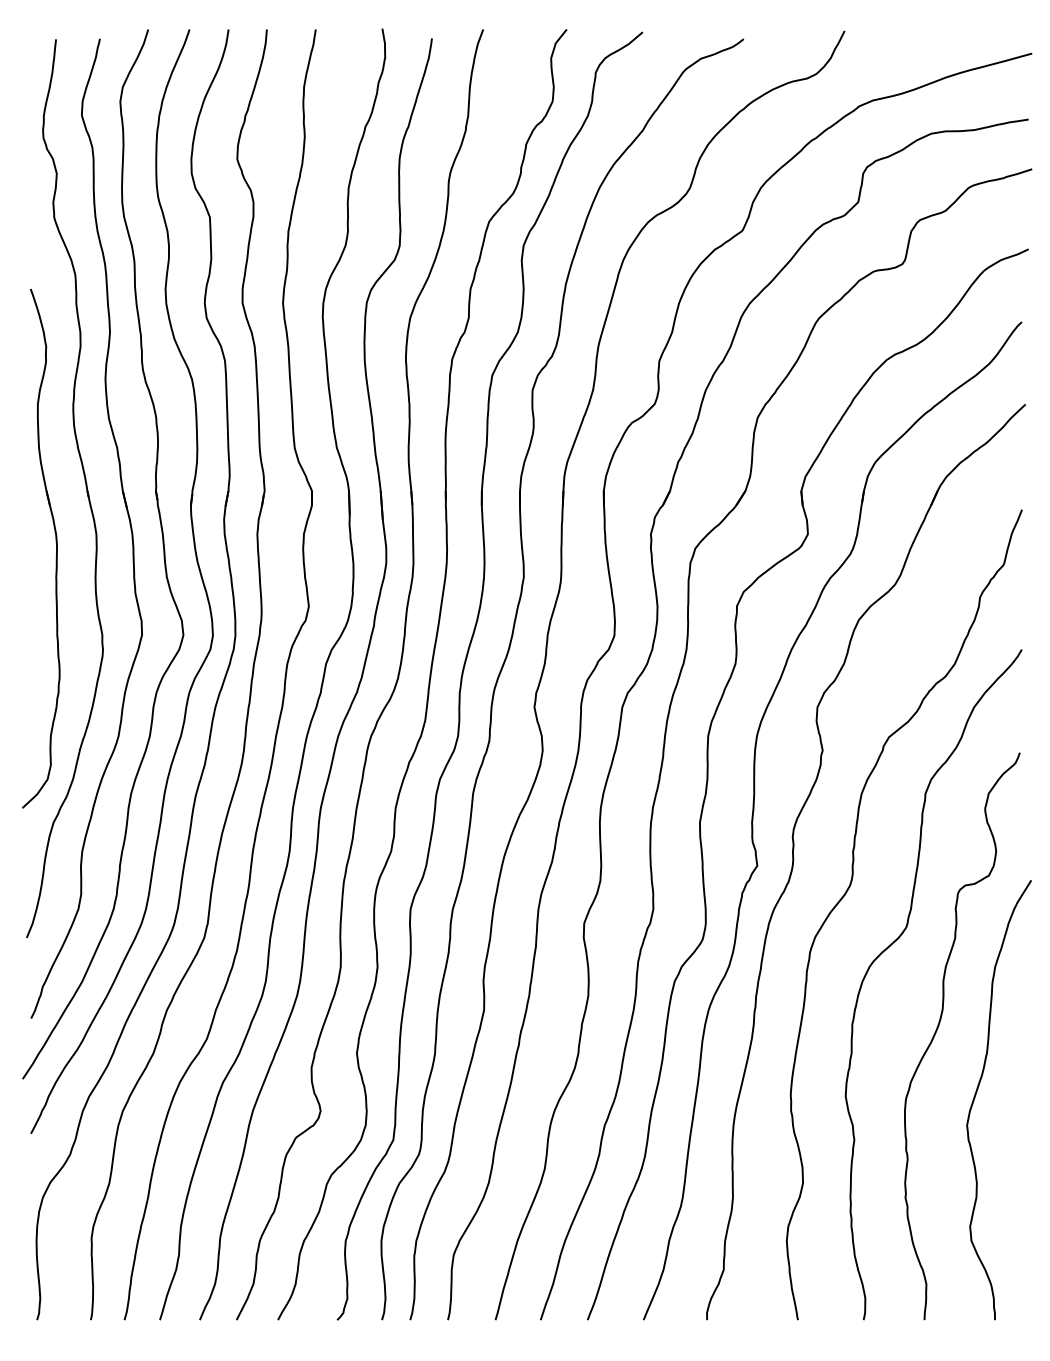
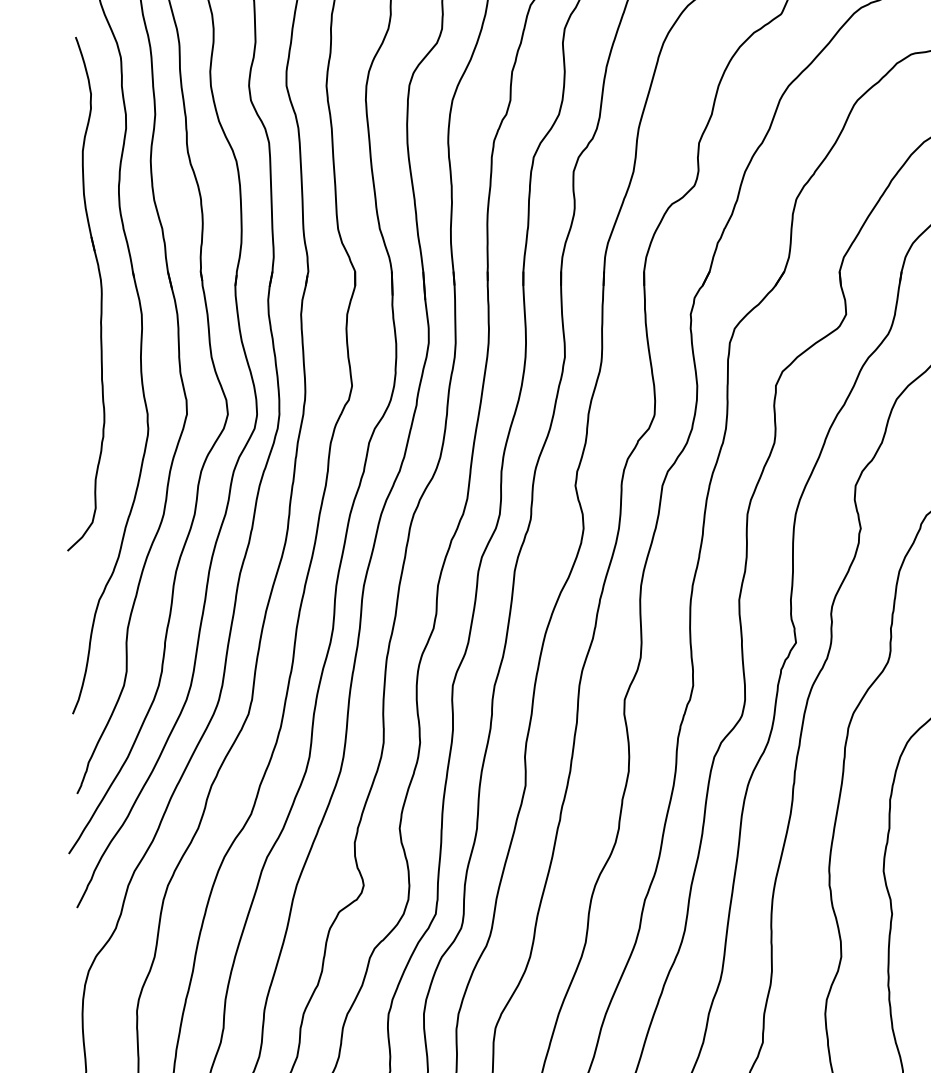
part: (56, 548) -> (101, 293), moved

